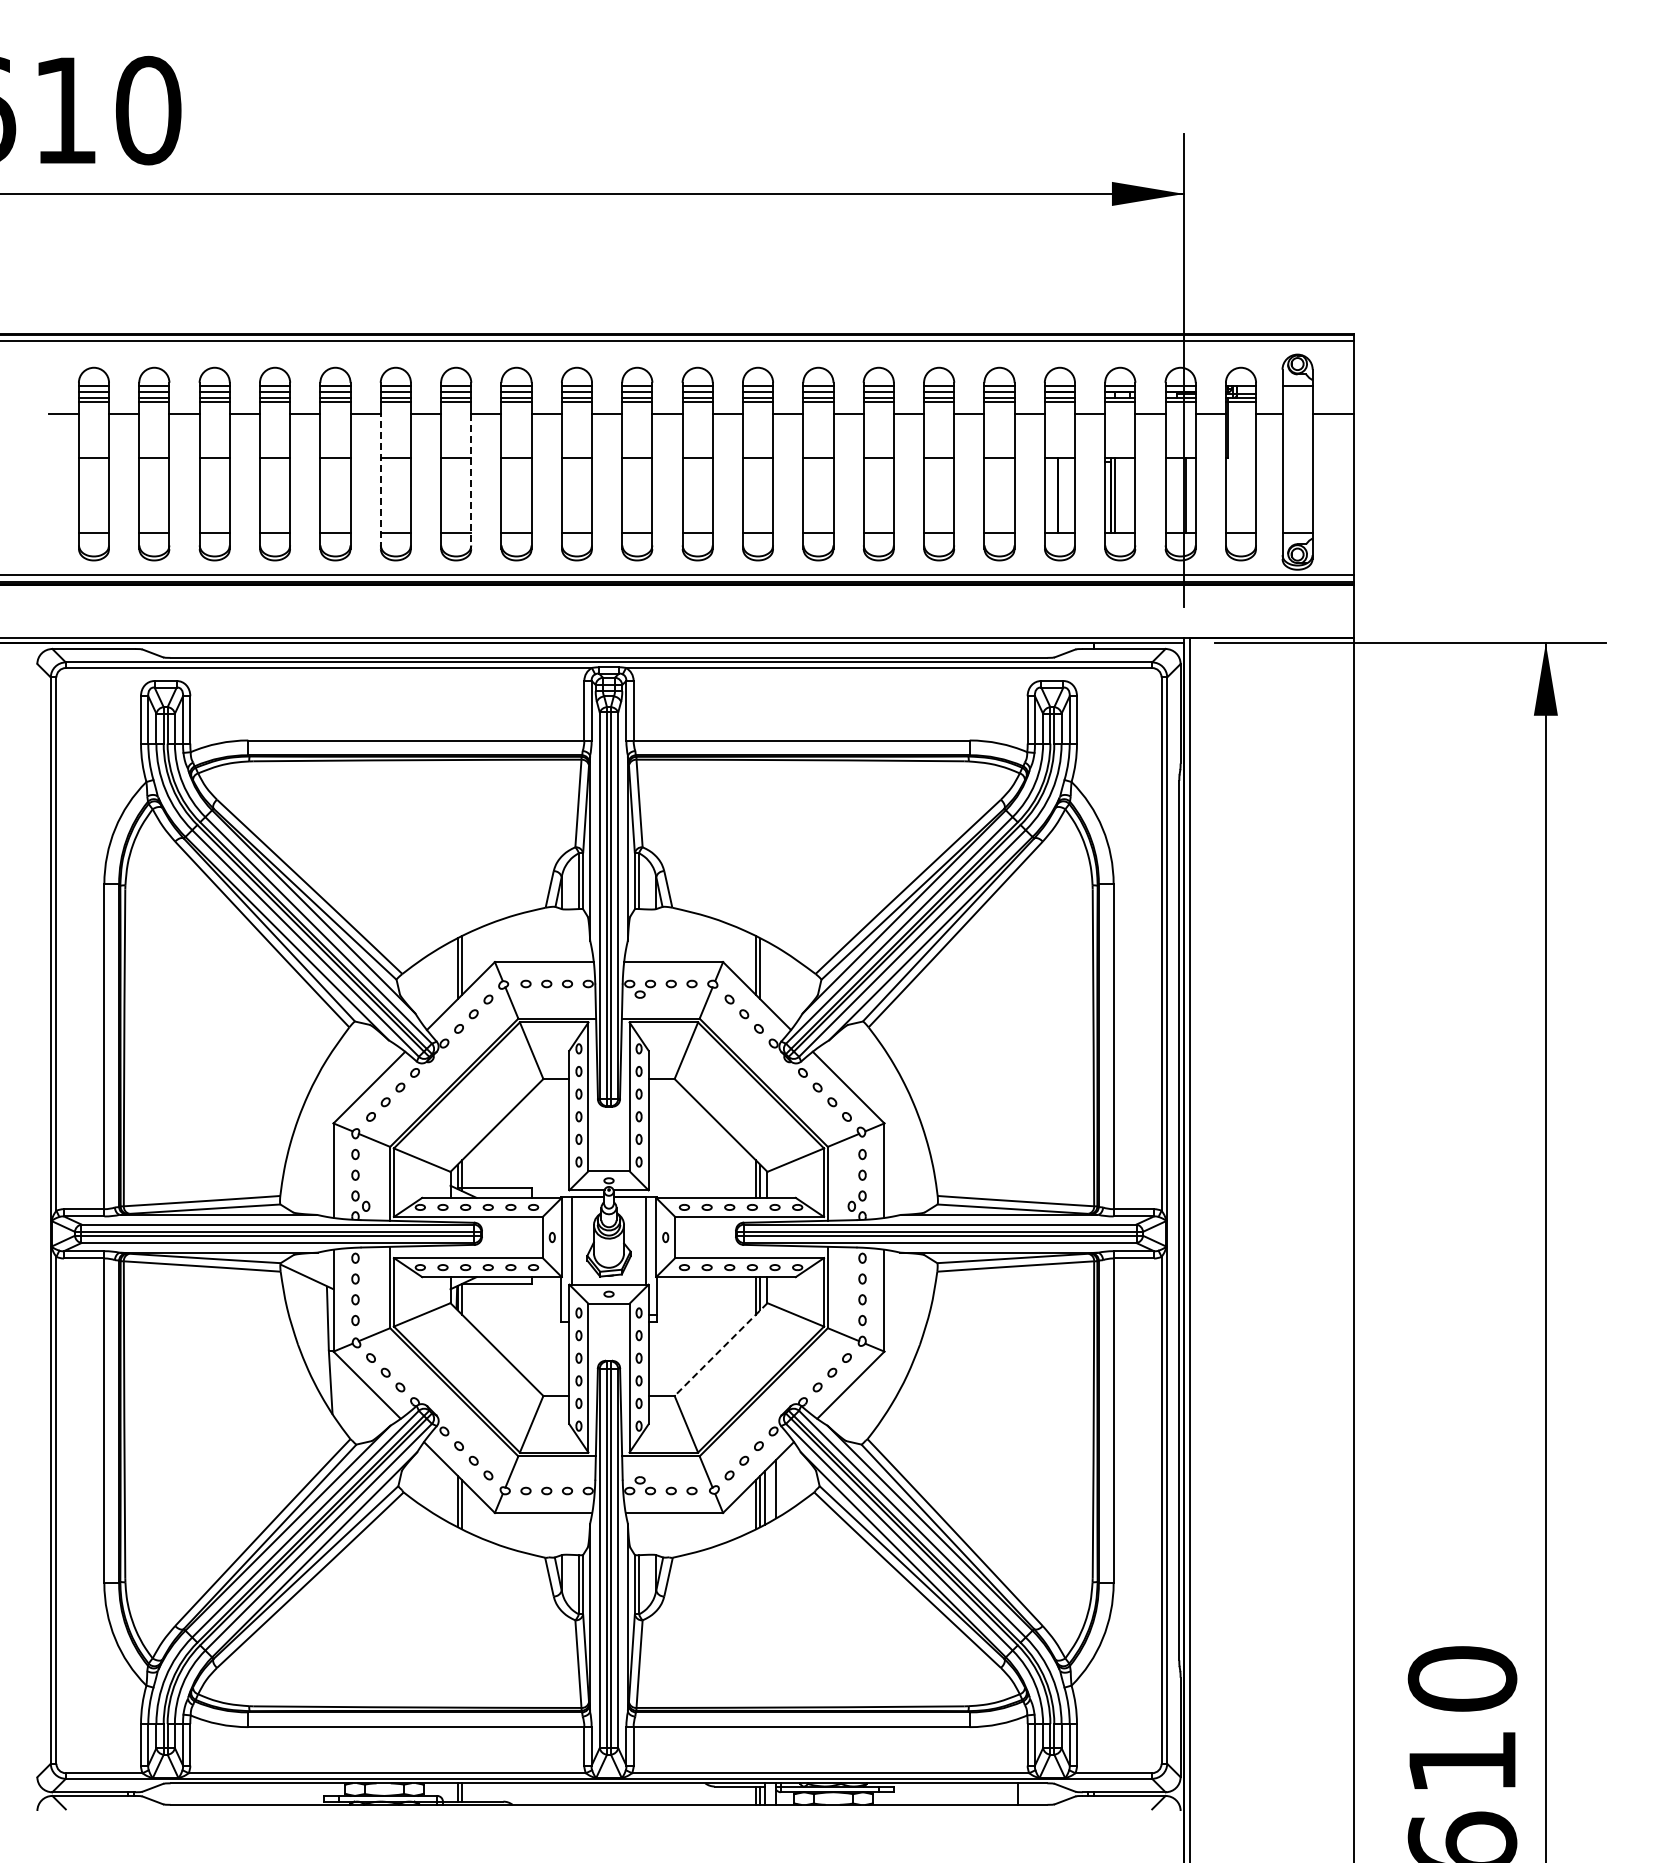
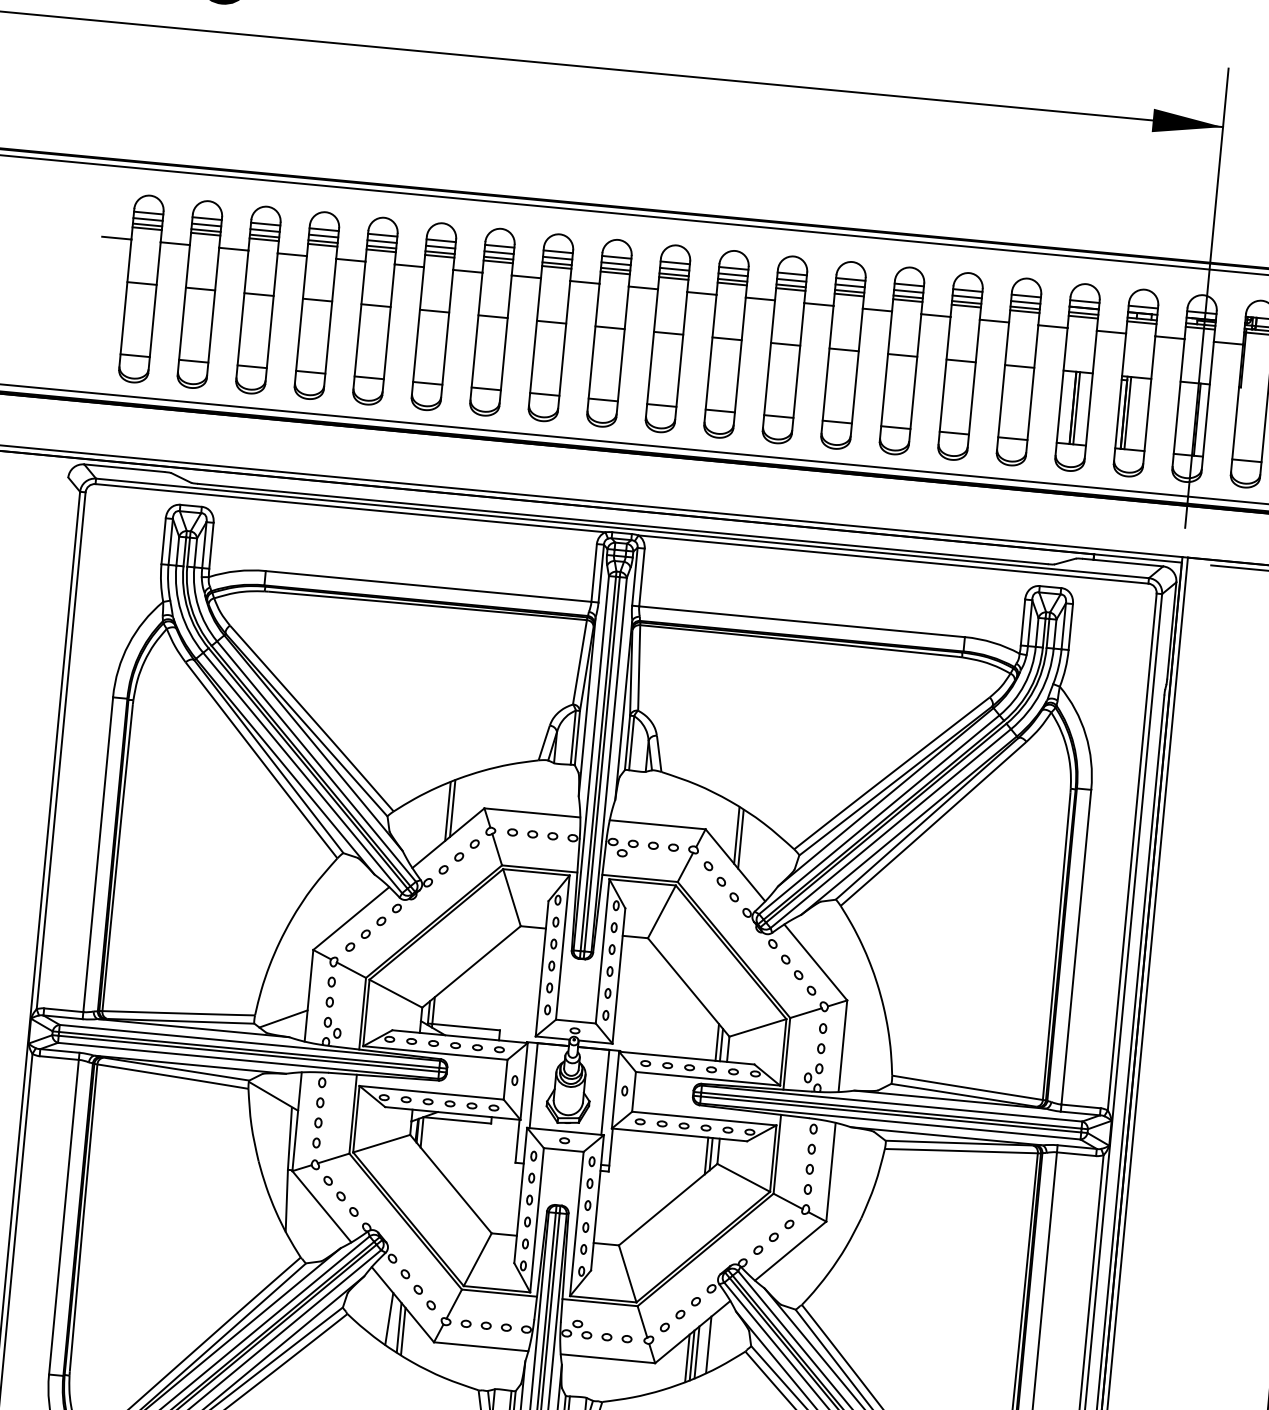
line: (380, 481) -> (417, 332), dashed -> solid
line: (471, 482) -> (505, 341), dashed -> solid
line: (1061, 495) -> (1076, 408), added
line: (309, 1196) -> (283, 1018), added
line: (721, 1349) -> (668, 1204), dashed -> solid
line: (446, 1493) -> (388, 1319), added

